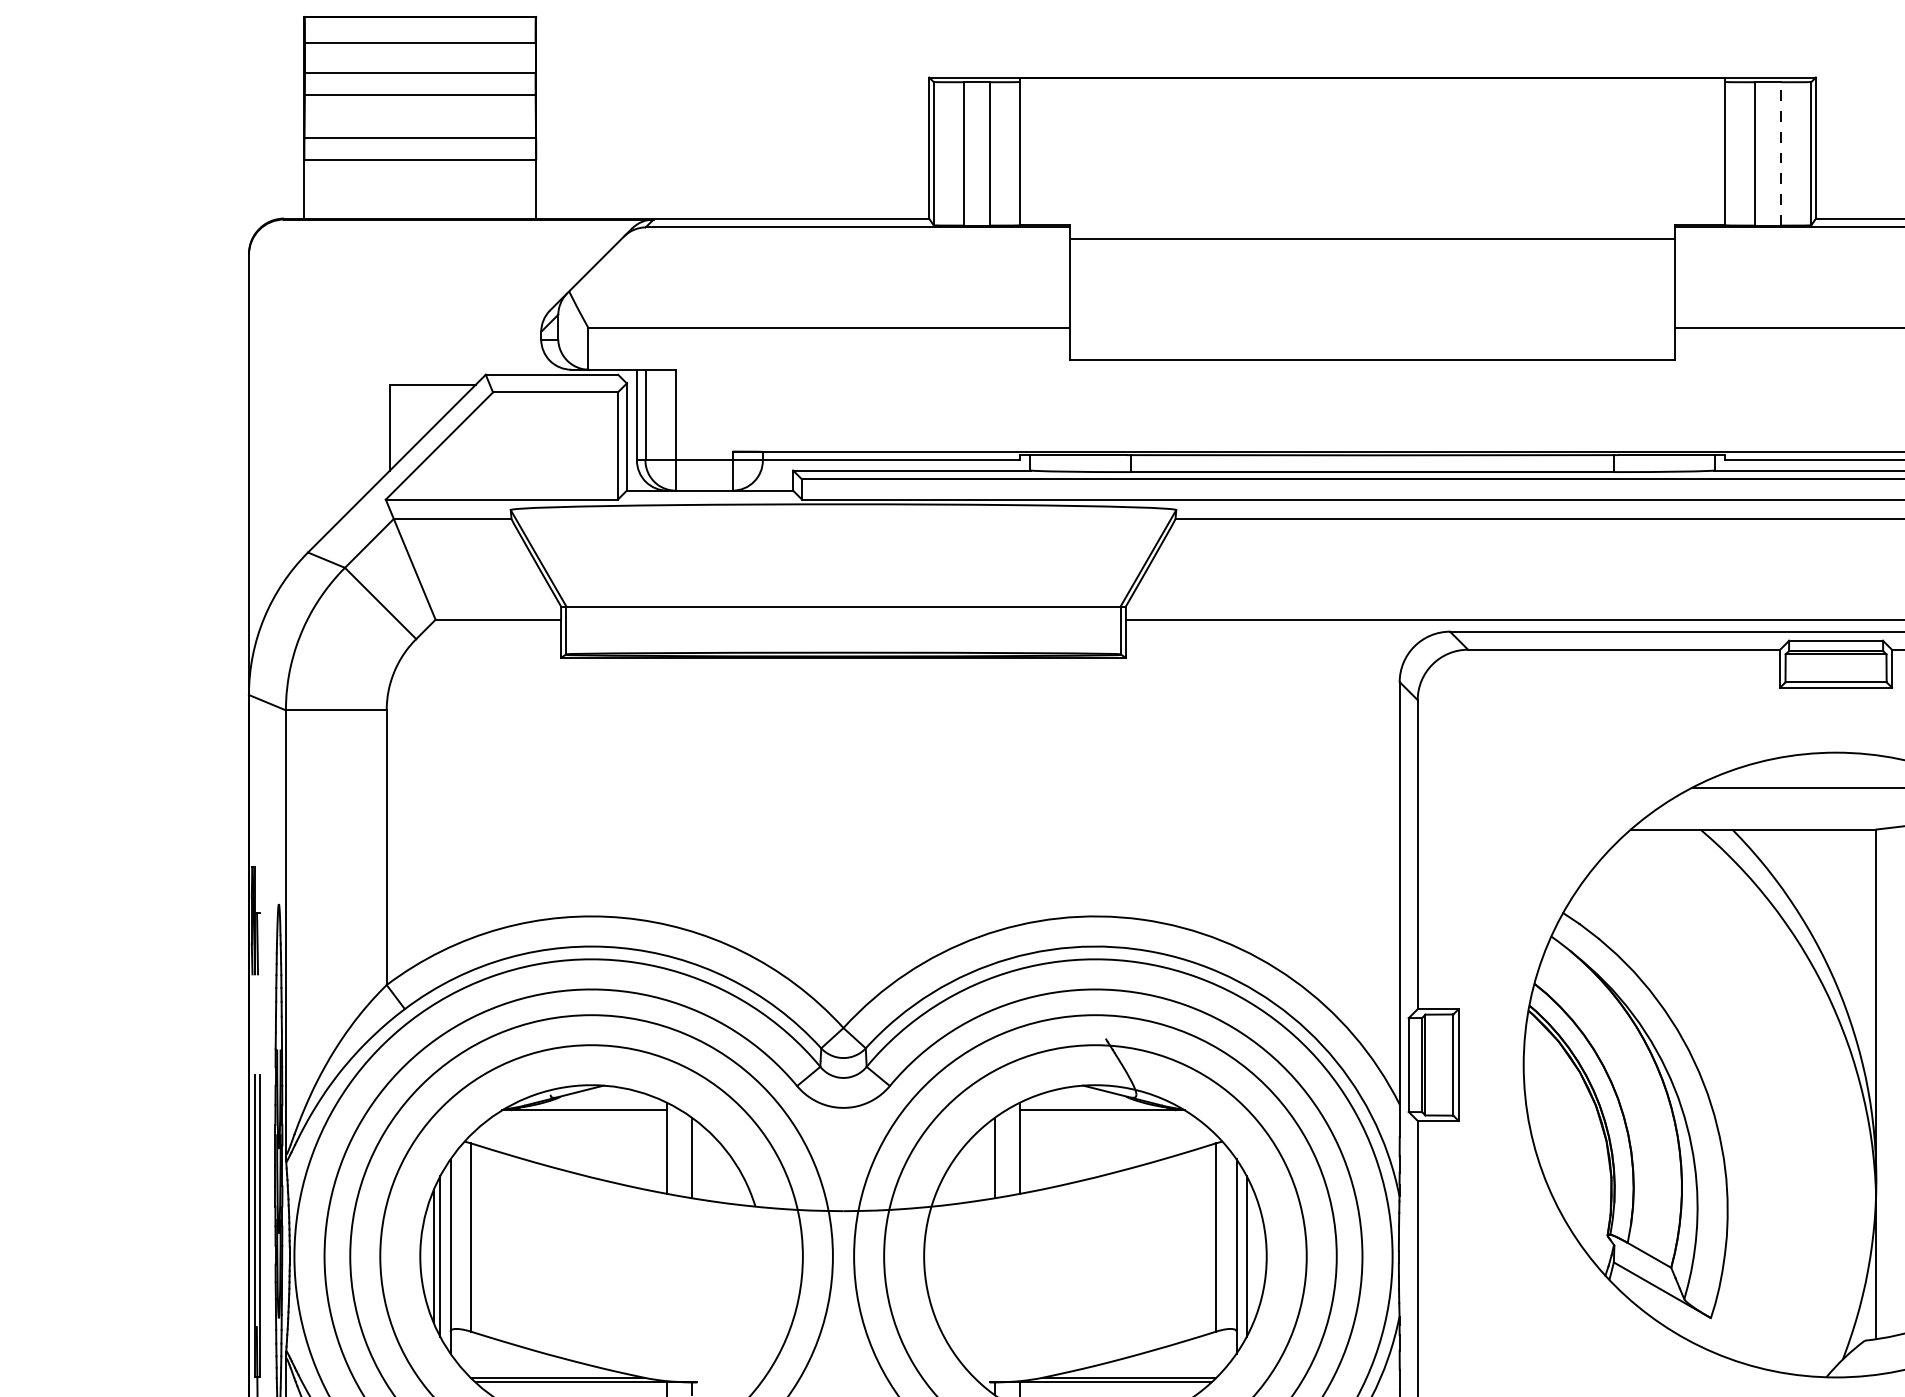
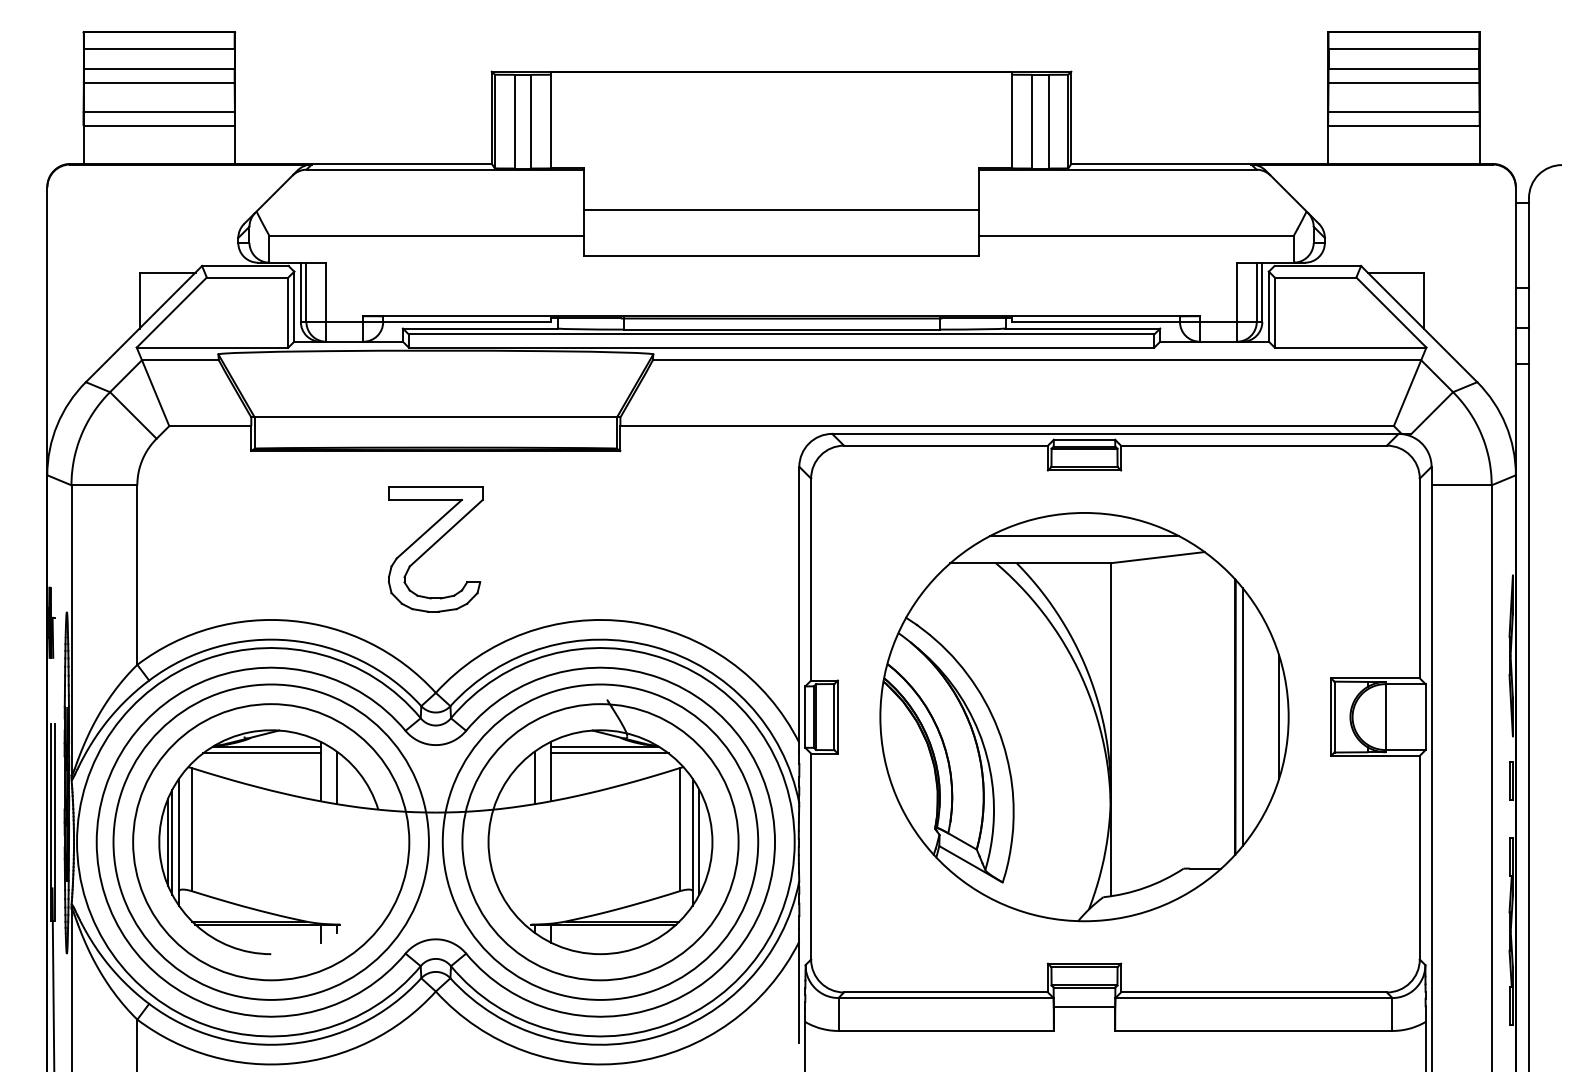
line: (1780, 153) -> (1048, 121), dashed -> solid
line: (1372, 239) -> (781, 210), moved
part: (842, 808) -> (435, 549), added
line: (576, 1120) -> (261, 753), added
line: (1109, 1120) -> (609, 753), added

